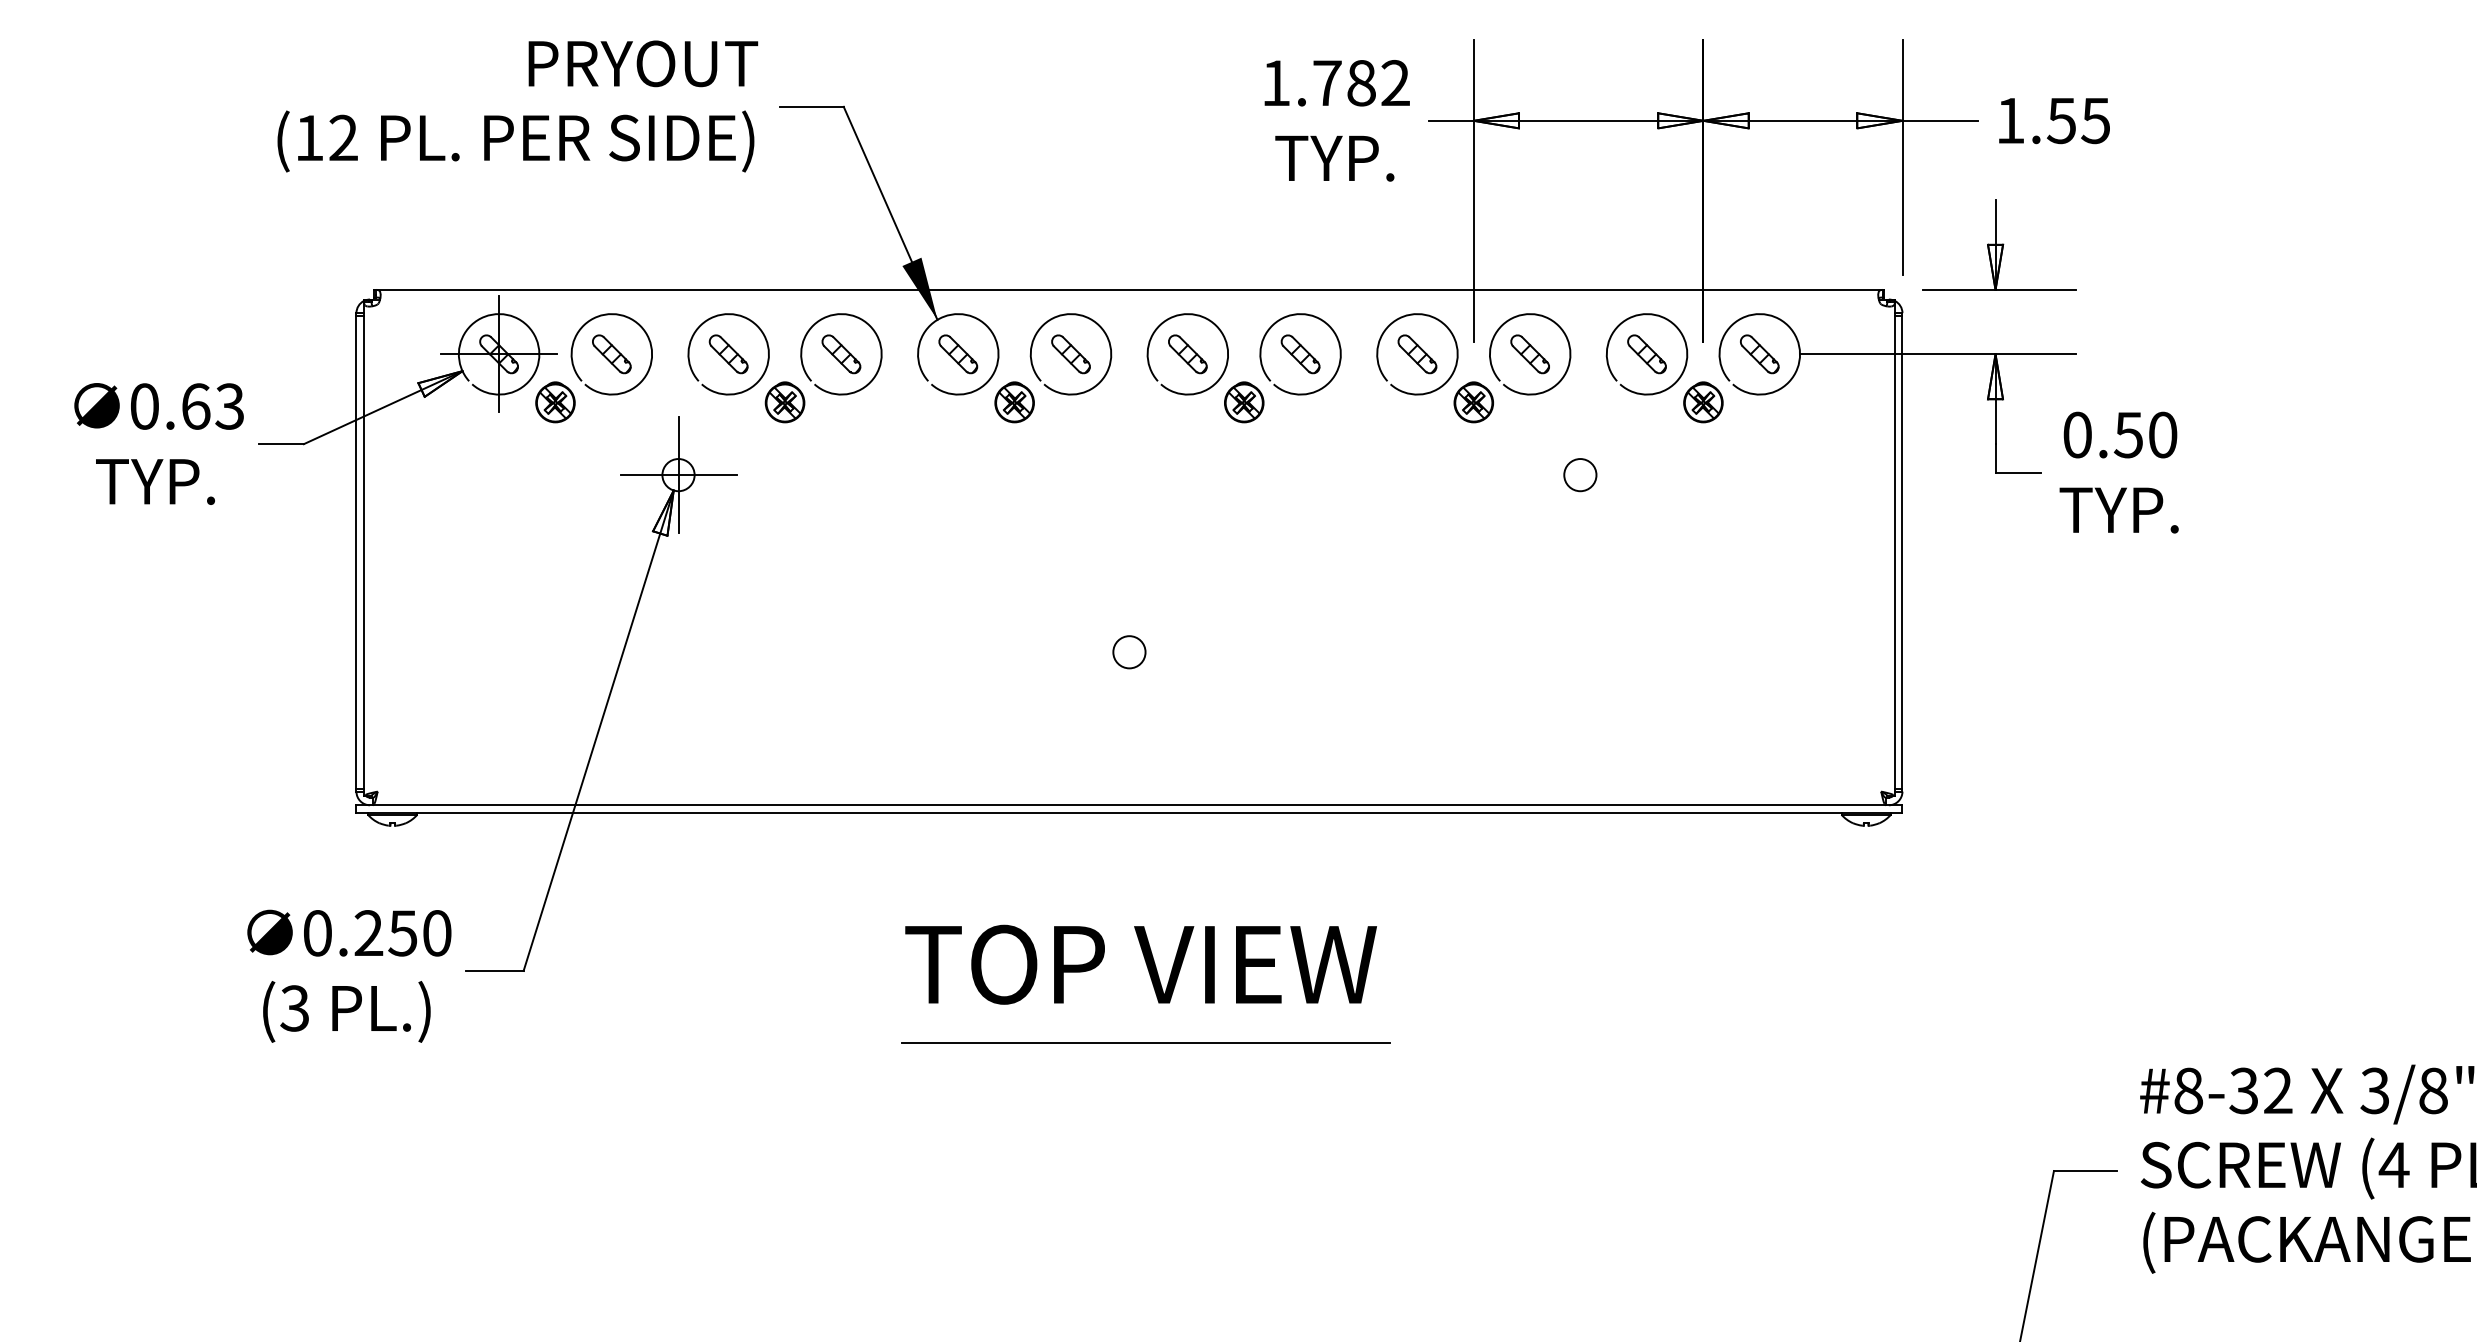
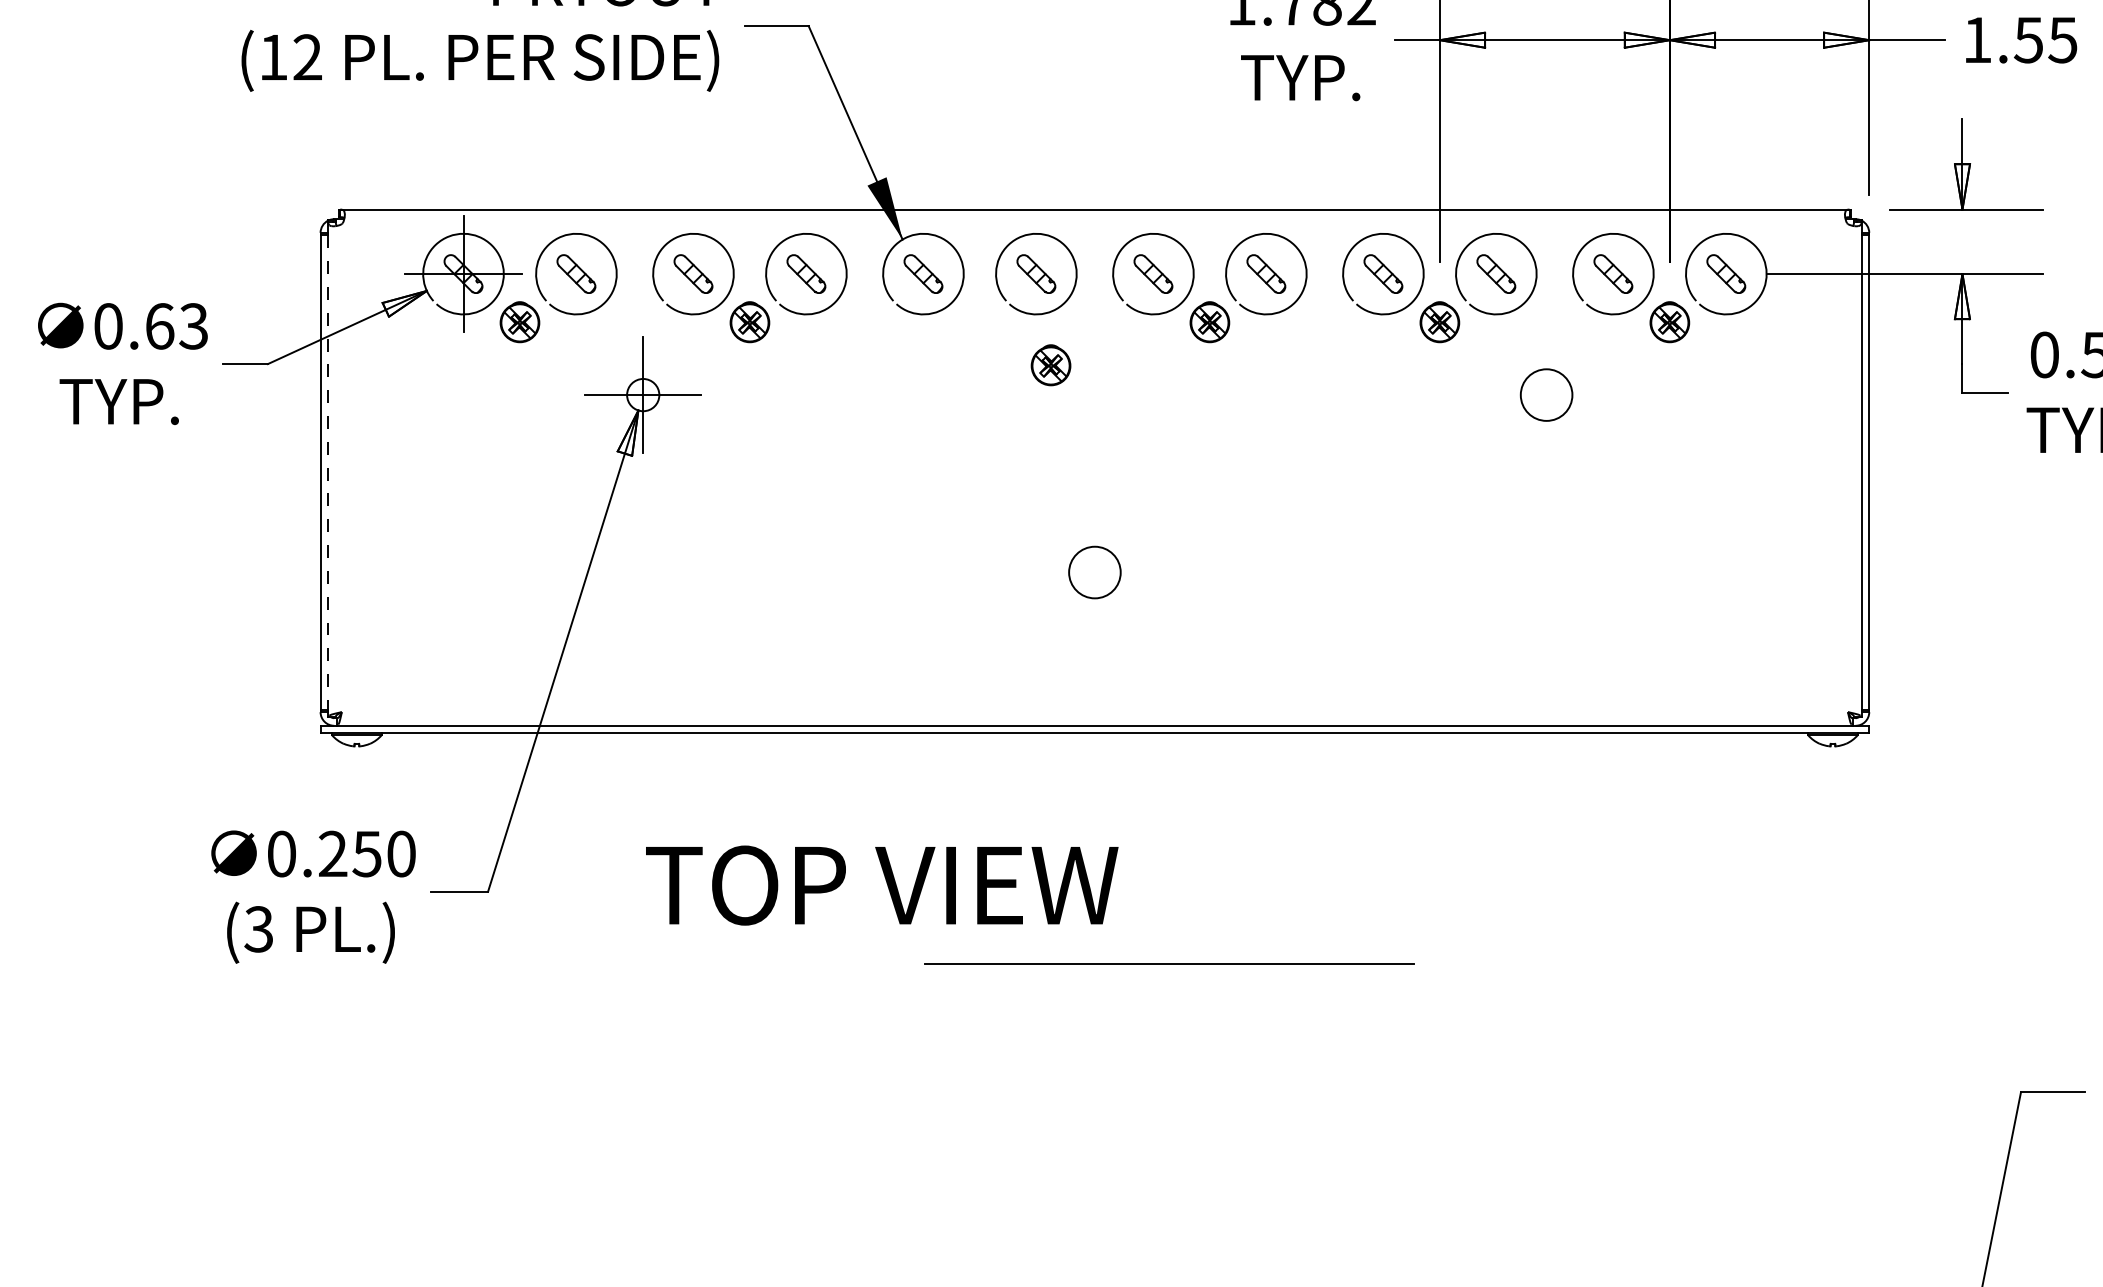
part: (1014, 402) -> (1050, 365), moved
circle: (1580, 475) -> (1546, 395), size x1.6
line: (364, 552) -> (328, 472), solid -> dashed
circle: (1129, 652) -> (1094, 572), size x1.6
text: (1140, 964) -> (881, 885), moved
line: (1145, 1042) -> (1169, 963), moved

